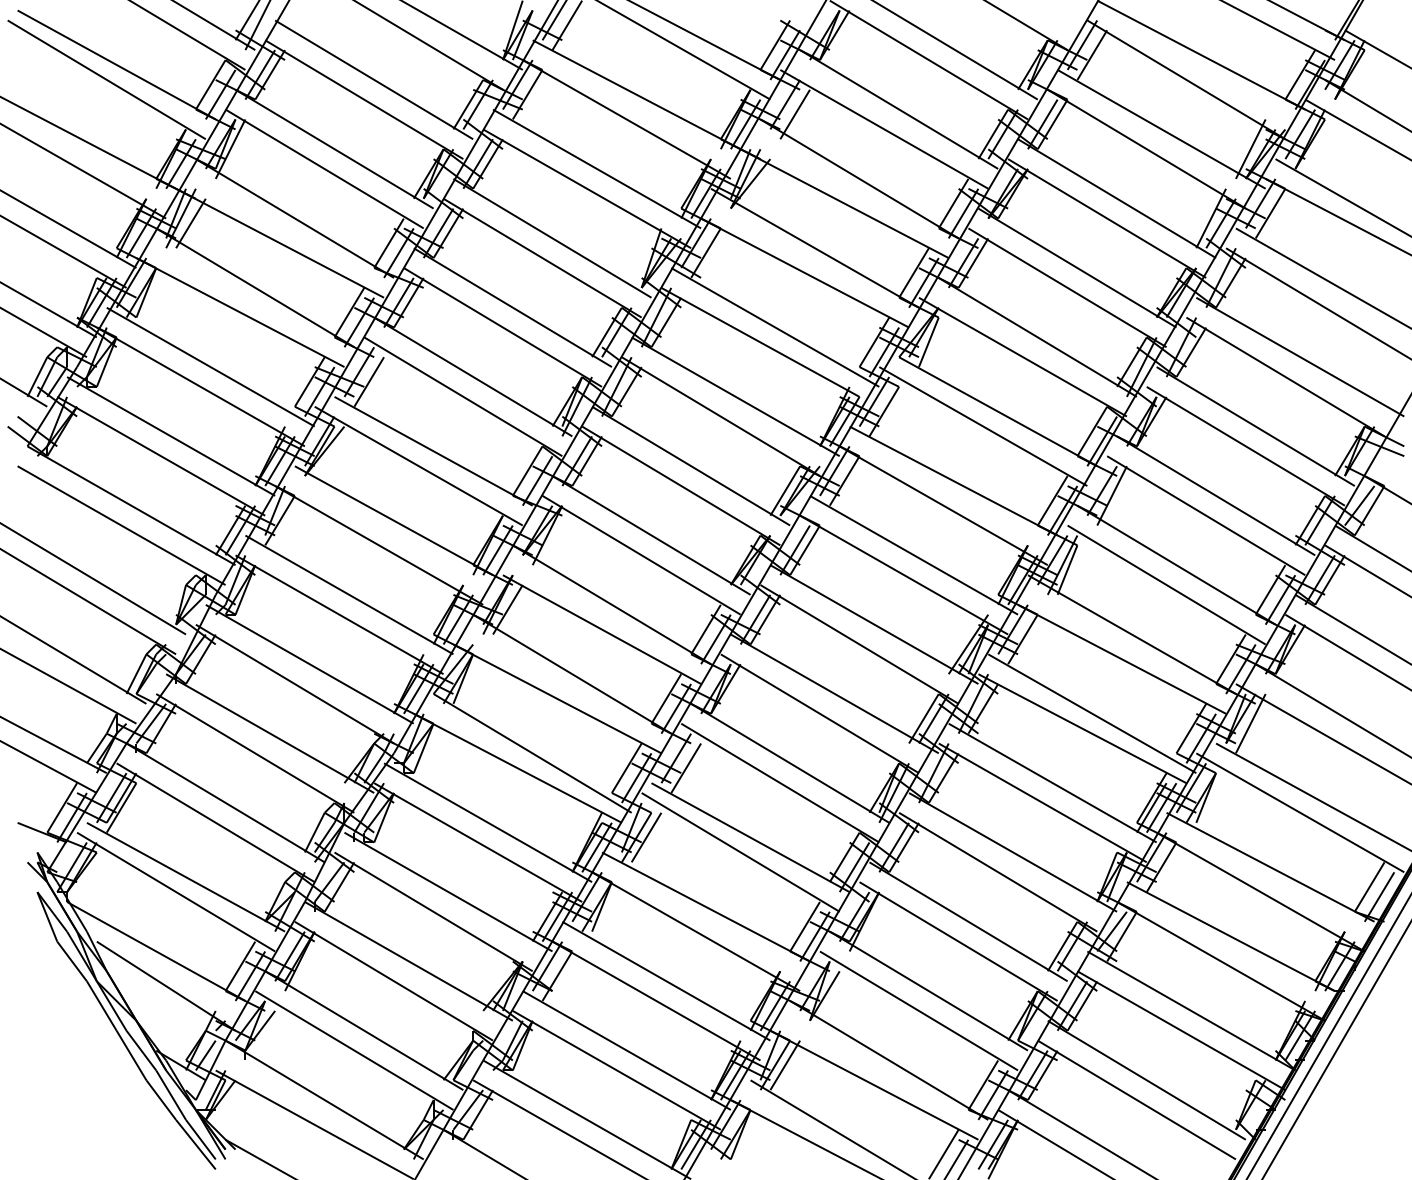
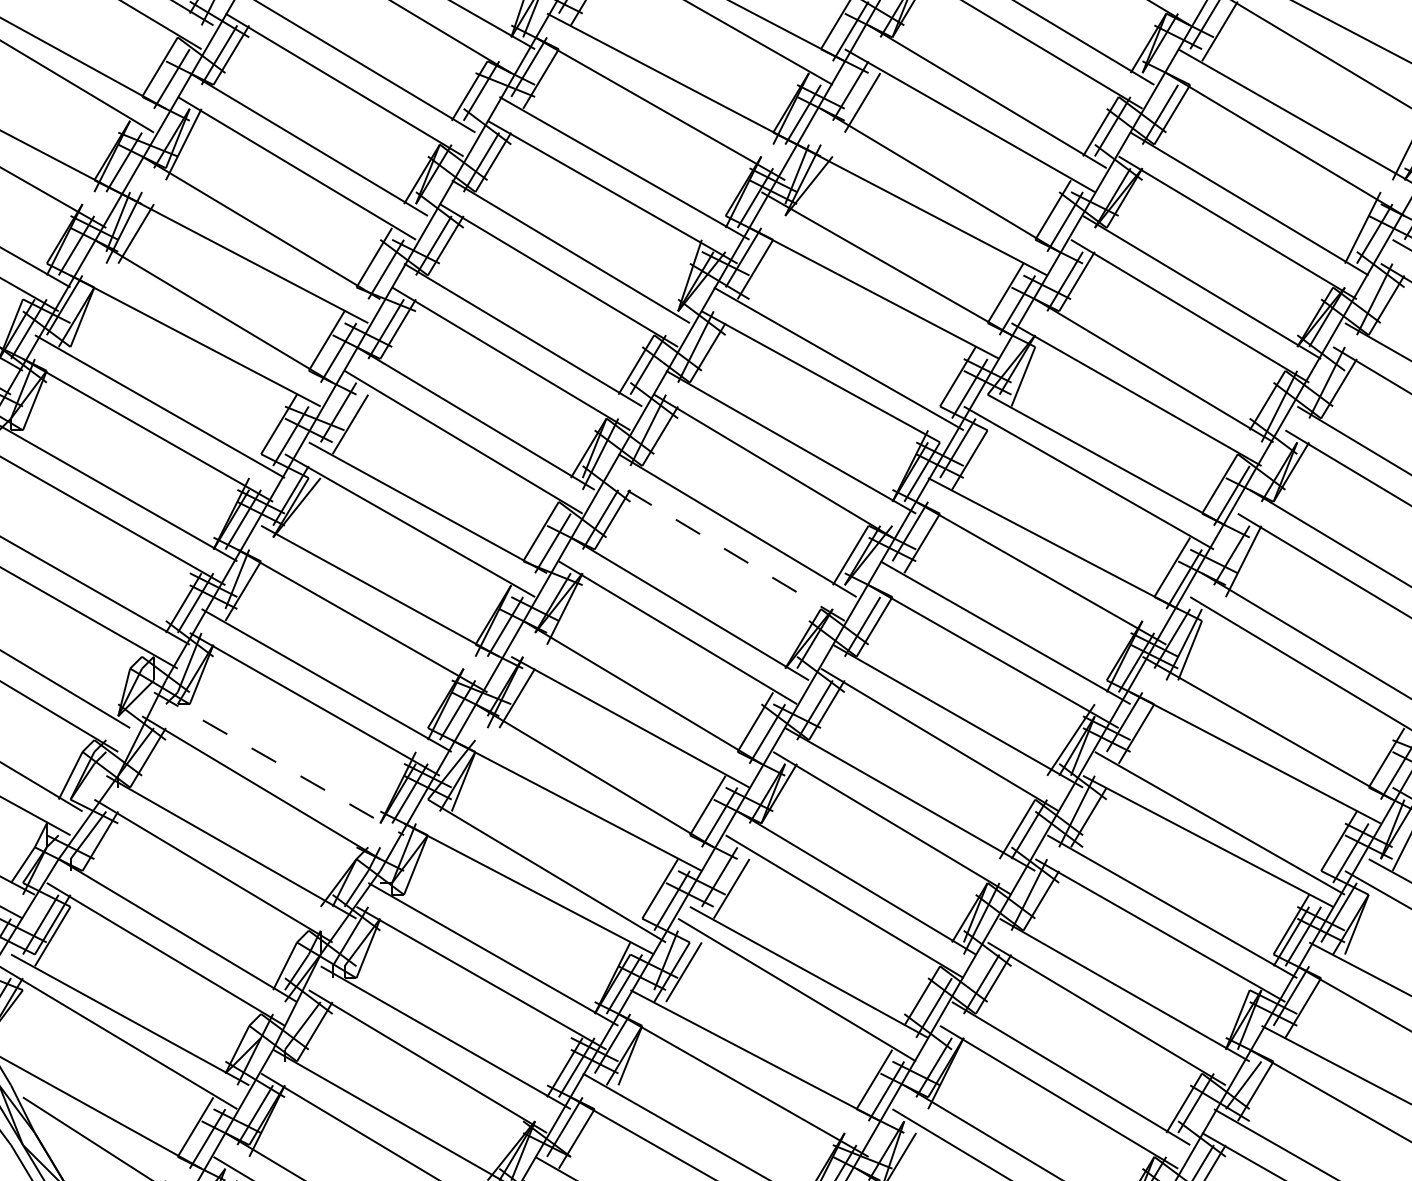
line: (681, 485) -> (725, 548), solid -> dashed
line: (309, 664) -> (278, 764), solid -> dashed

